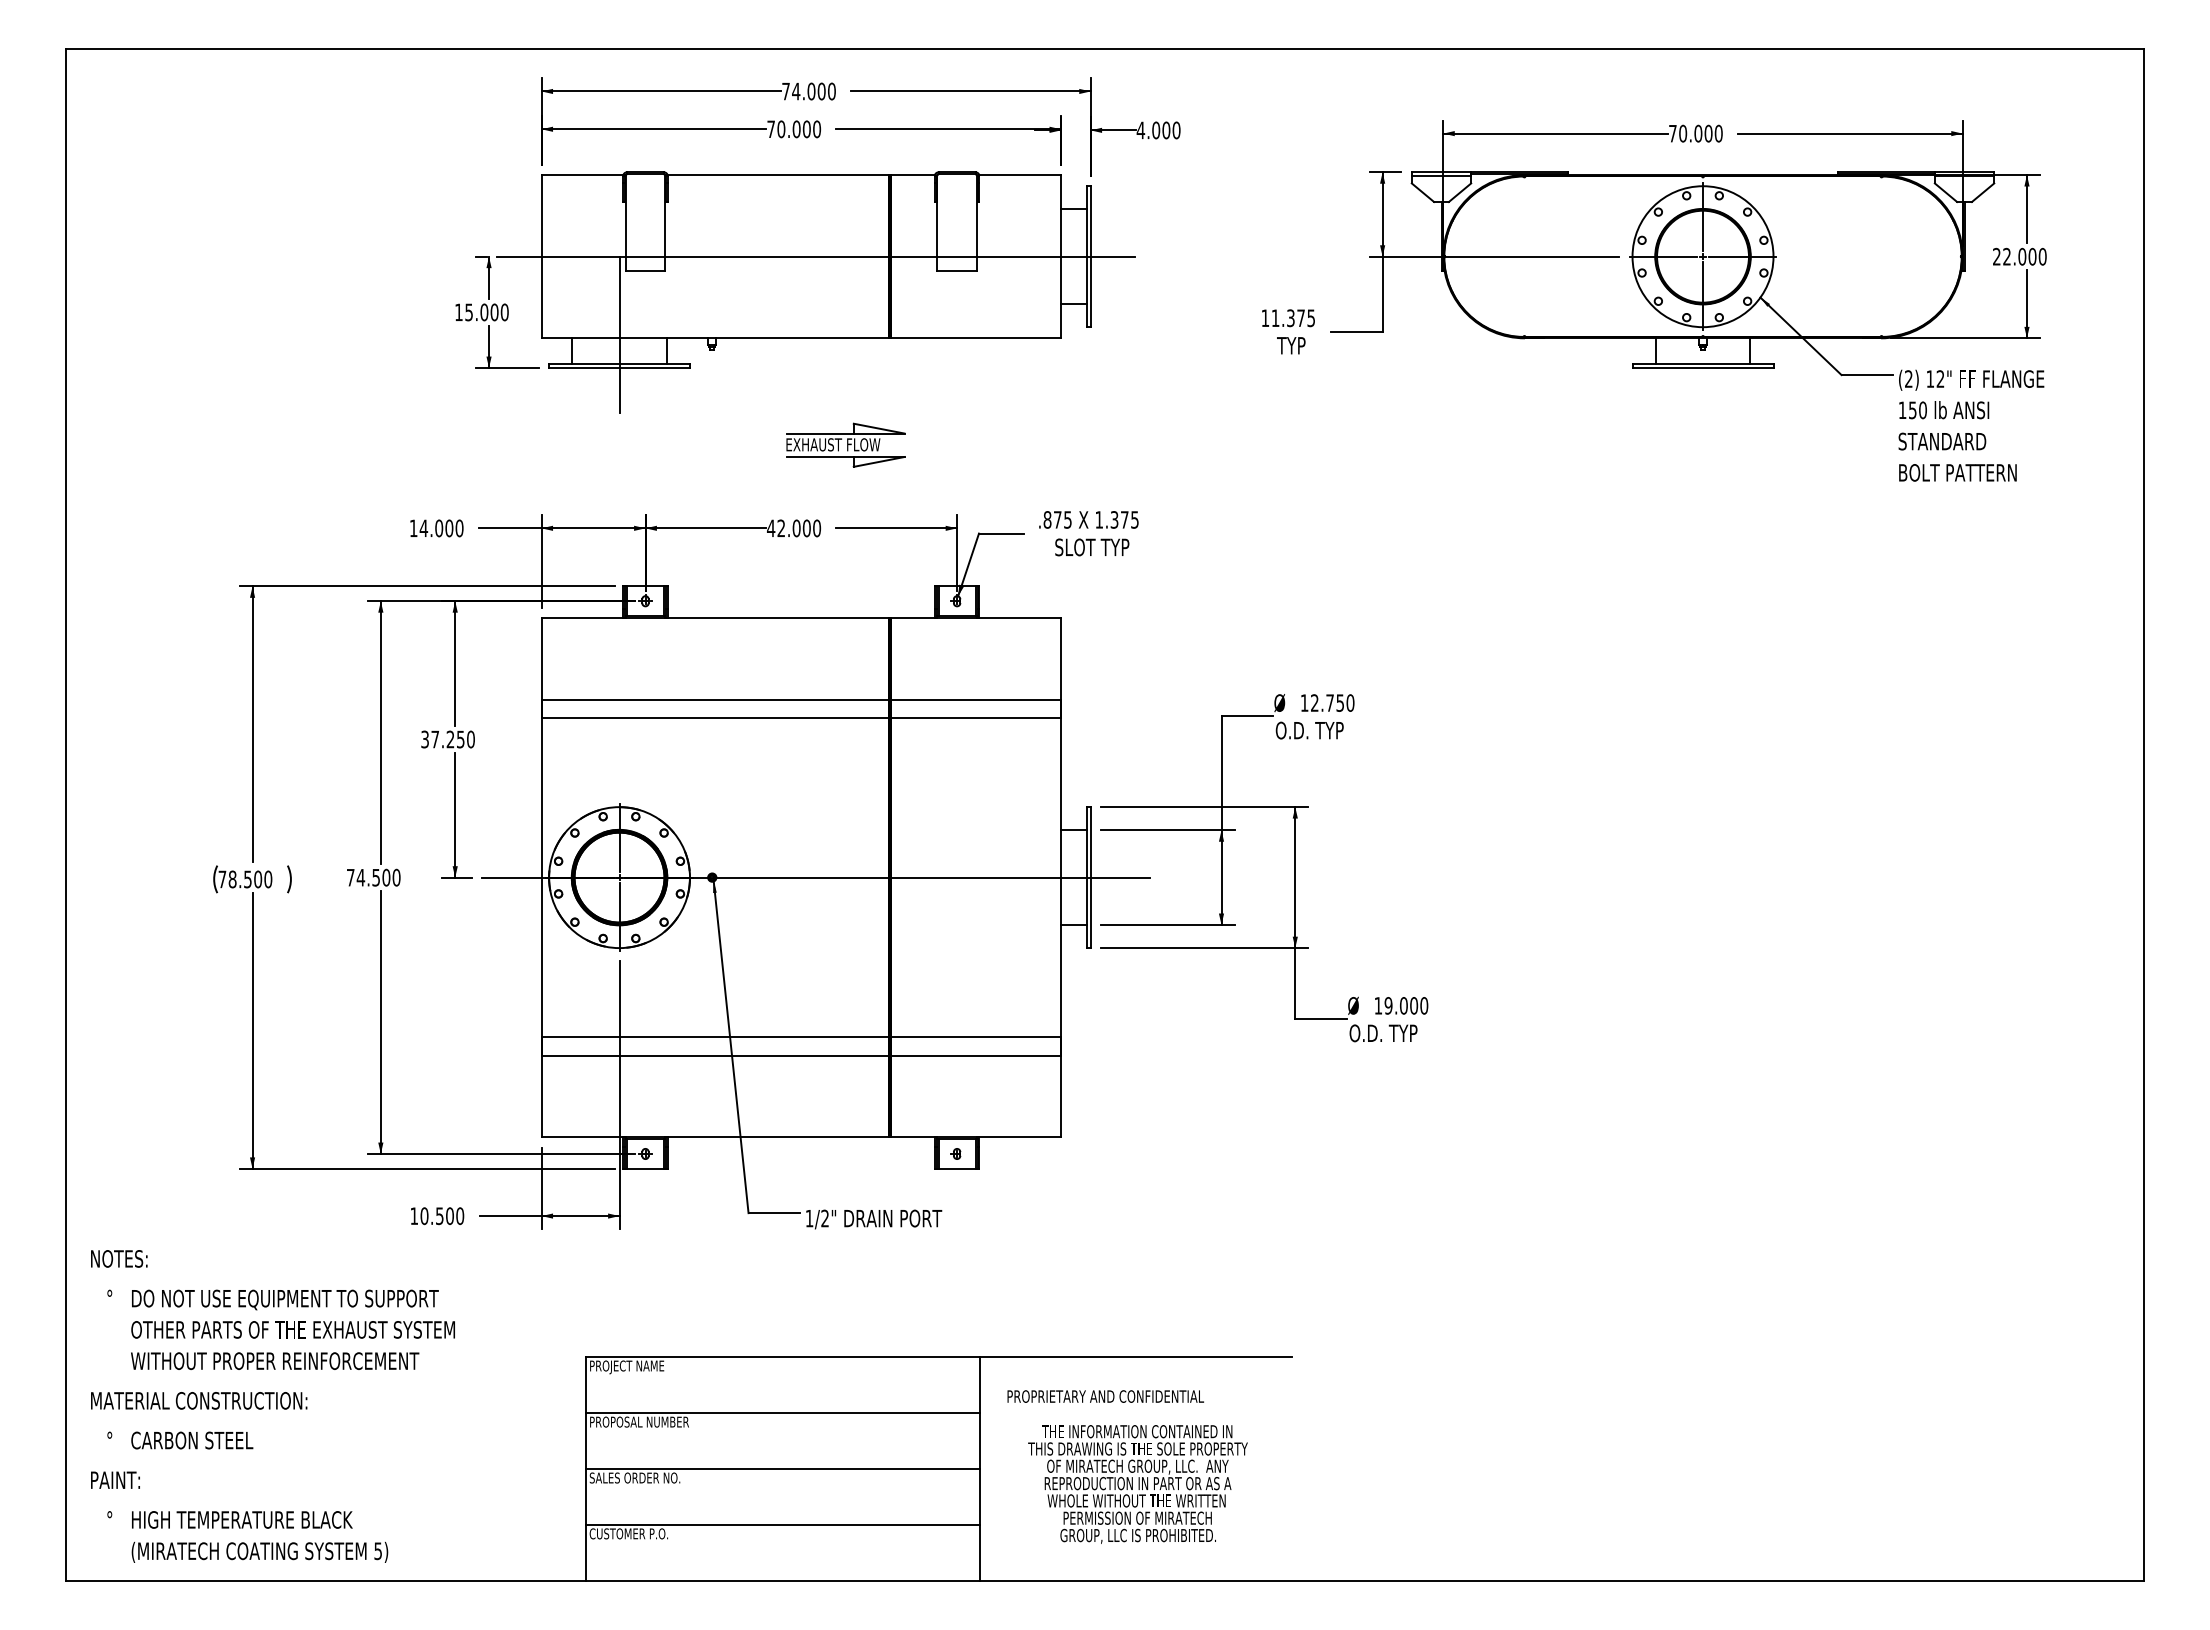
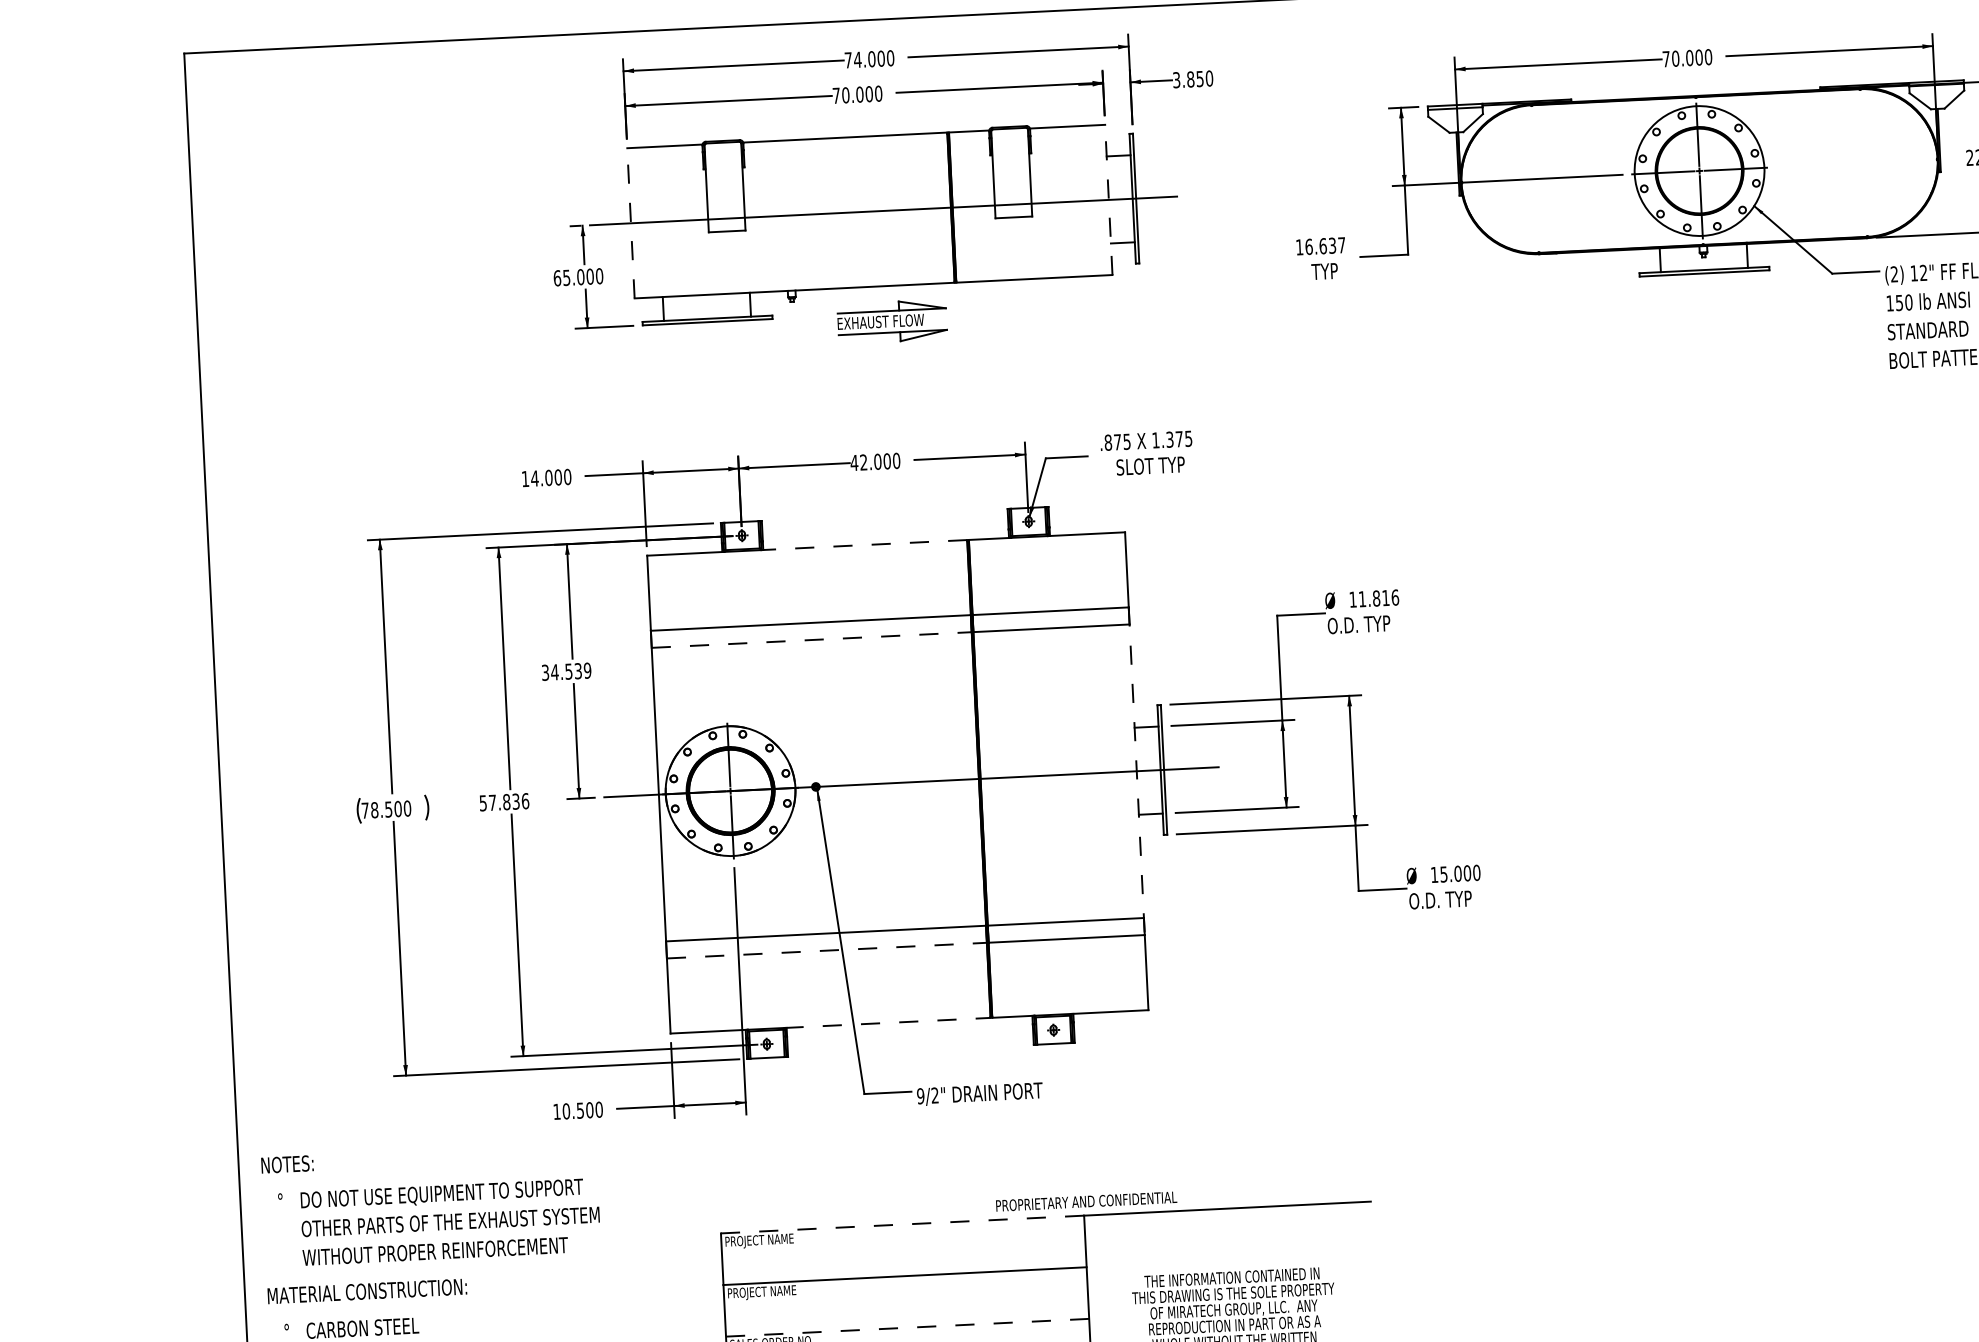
text: (1153, 130) -> (1188, 79), 4.000 -> 3.850
line: (541, 256) -> (630, 223), solid -> dashed
line: (1060, 256) -> (1108, 199), solid -> dashed
text: (458, 312) -> (556, 278), 15.000 -> 65.000
text: (1292, 318) -> (1324, 246), 11.375 -> 16.637
line: (619, 334) -> (706, 291), removed
part: (845, 444) -> (892, 321), moved
line: (777, 617) -> (864, 544), solid -> dashed
text: (1332, 702) -> (1378, 597), 12.750 -> 11.816
line: (715, 718) -> (811, 640), solid -> dashed
text: (452, 739) -> (570, 671), 37.250 -> 34.539
text: (373, 877) -> (504, 802), 74.500 -> 57.836
line: (1060, 878) -> (1136, 772), solid -> dashed
text: (1388, 1005) -> (1443, 874), 19.000 -> 15.000
line: (715, 1055) -> (826, 950), solid -> dashed
line: (777, 1137) -> (887, 1023), solid -> dashed
text: (809, 1218) -> (920, 1096), 1/2" -> 9/2"
line: (782, 1356) -> (902, 1224), solid -> dashed
text: (1105, 1396) -> (1086, 1201), moved
text: (648, 1423) -> (781, 1292), PROPOSAL NUMBER -> PROJECT NAME
line: (782, 1468) -> (907, 1327), solid -> dashed

